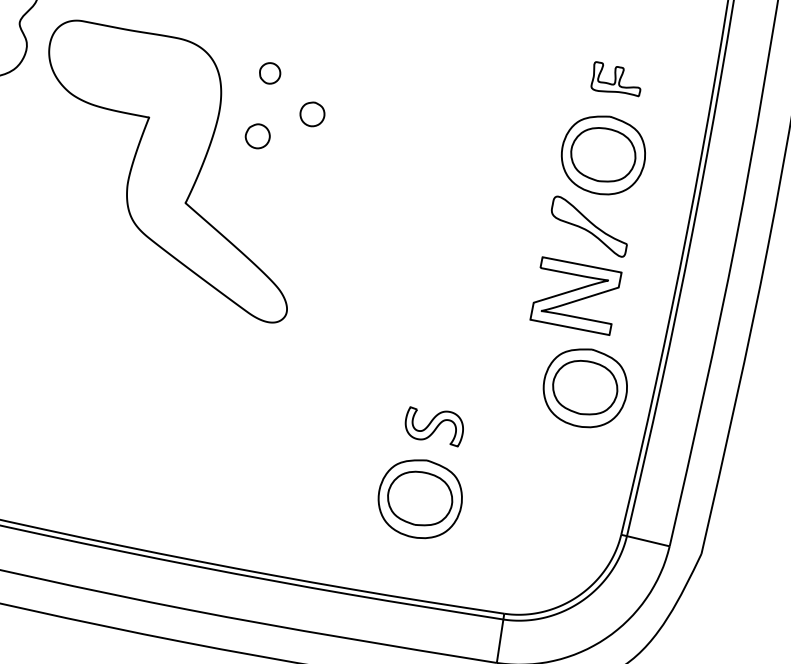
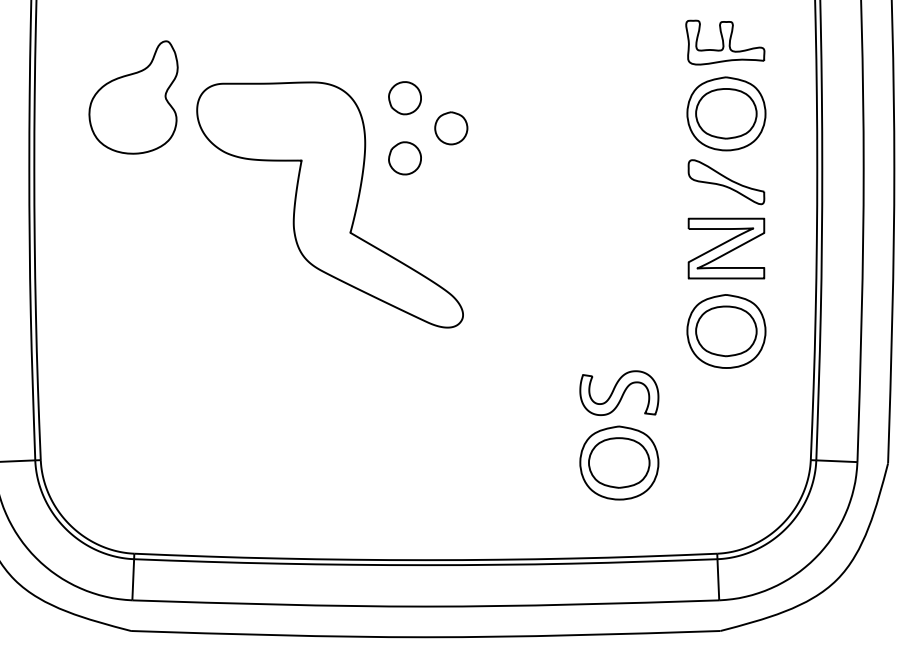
part: (269, 73) -> (404, 98), size x1.67
part: (616, 80) -> (725, 42), size x1.67
part: (312, 114) -> (451, 128), size x1.43
part: (257, 136) -> (404, 158), size x1.43
part: (585, 388) -> (726, 331), moved
part: (434, 425) -> (619, 392), size x1.43

